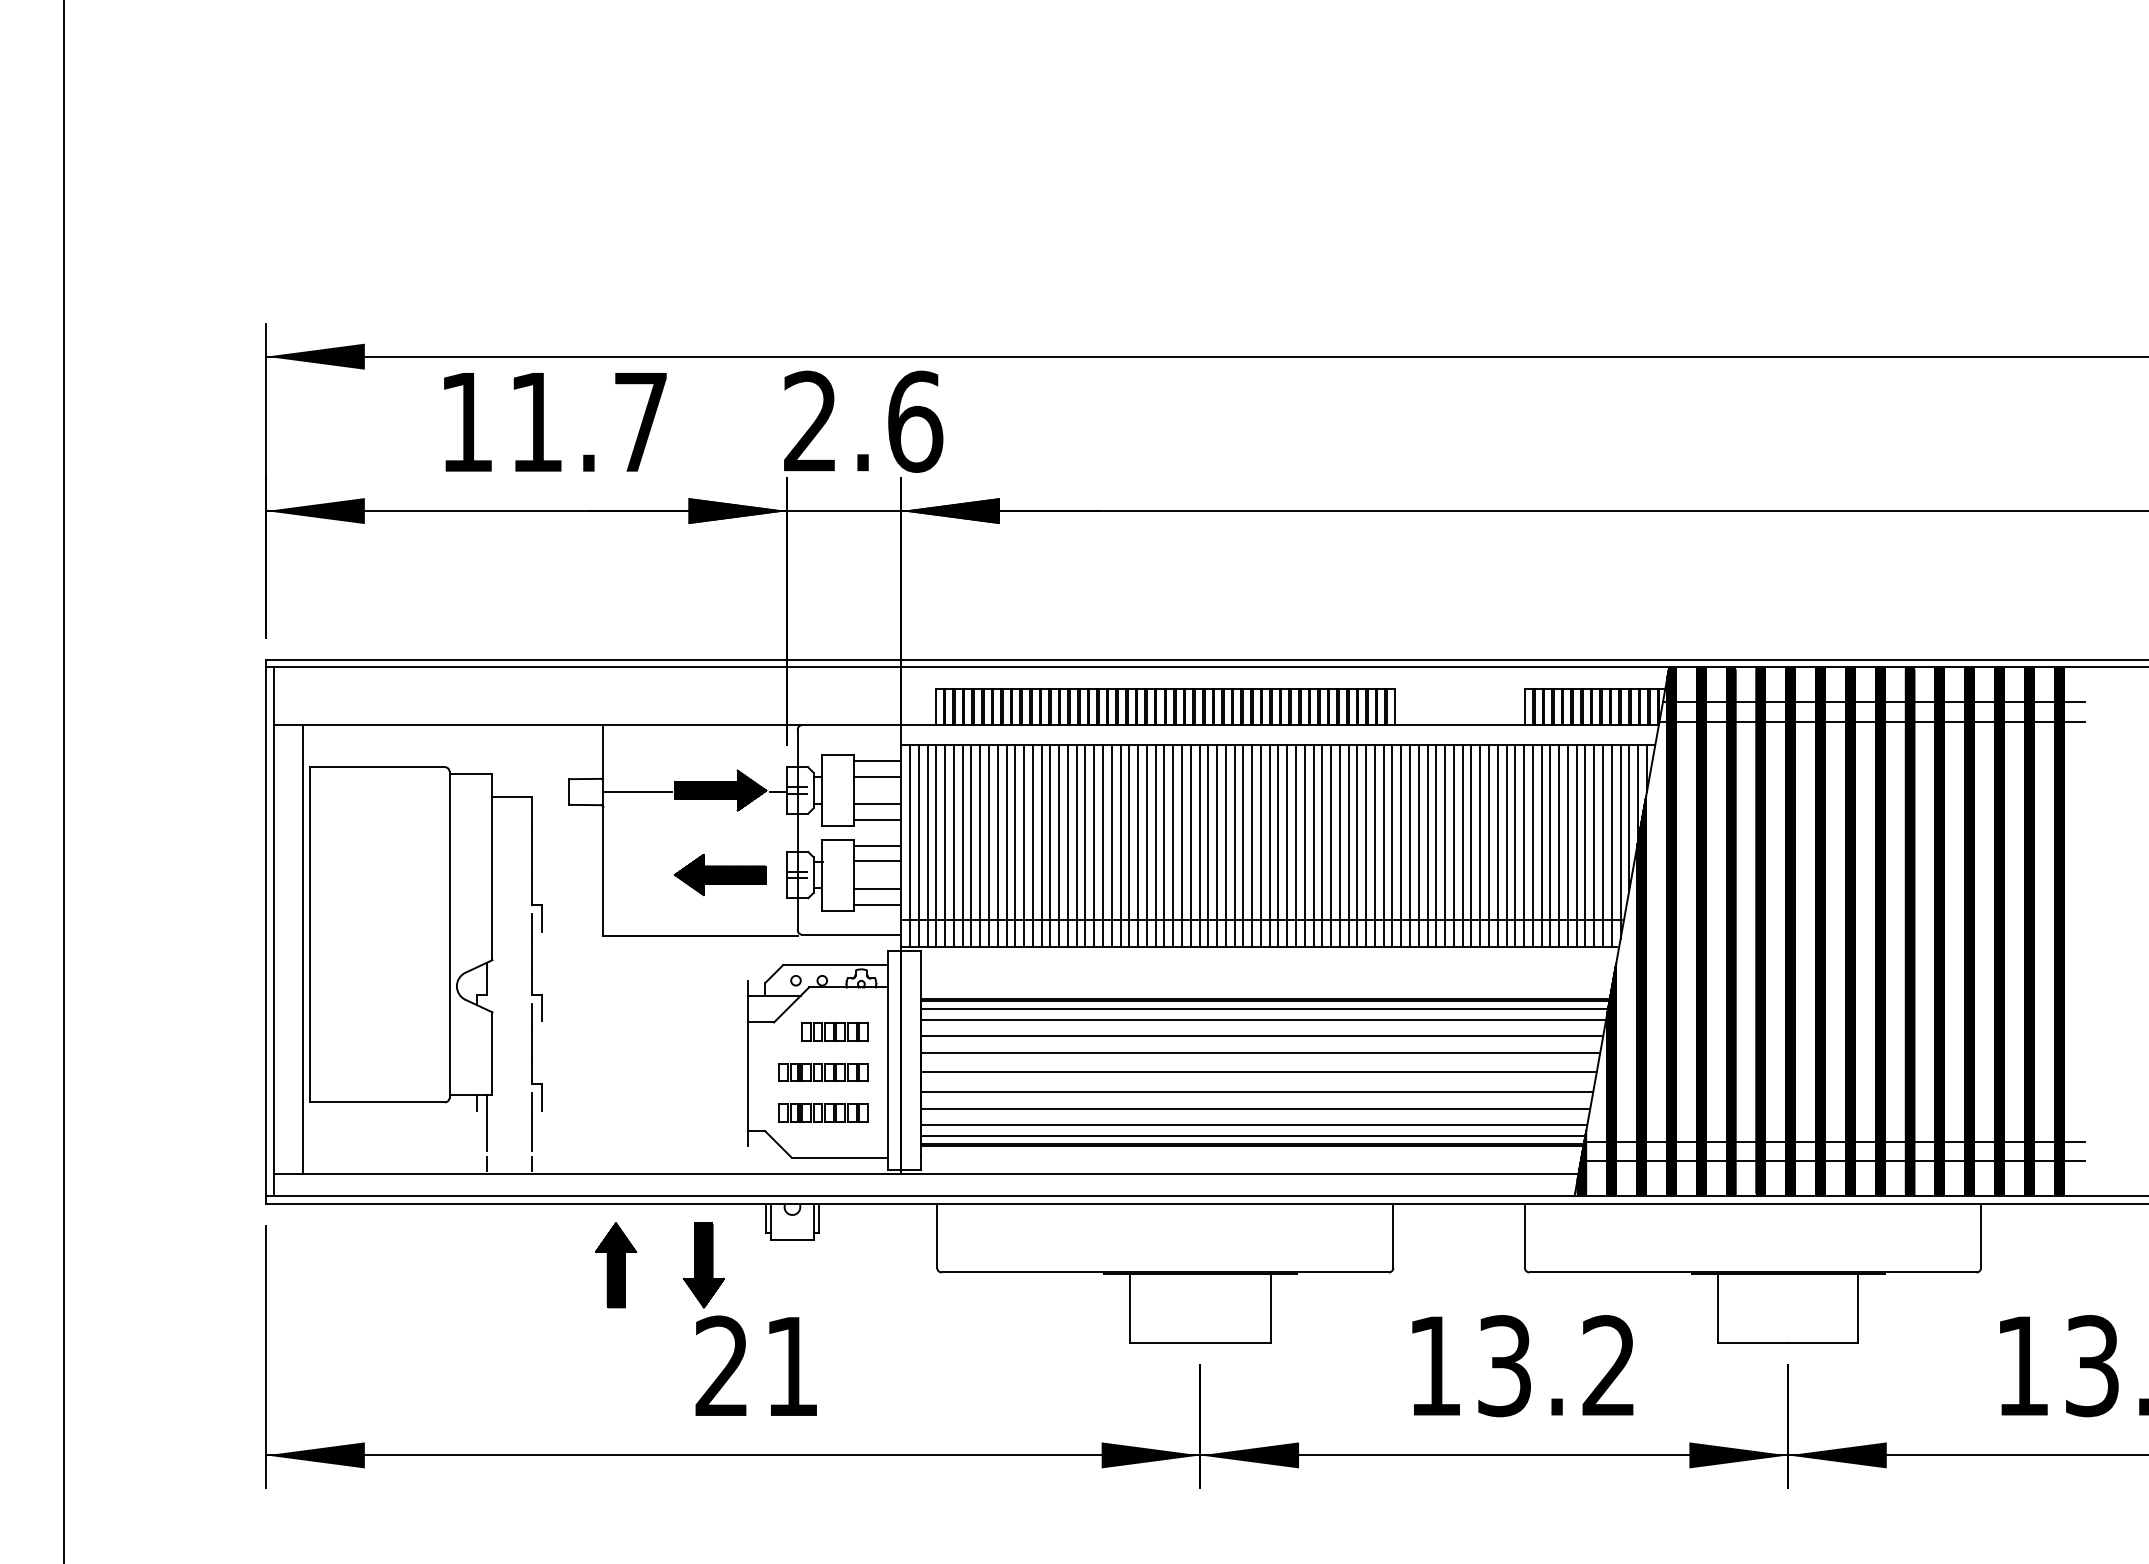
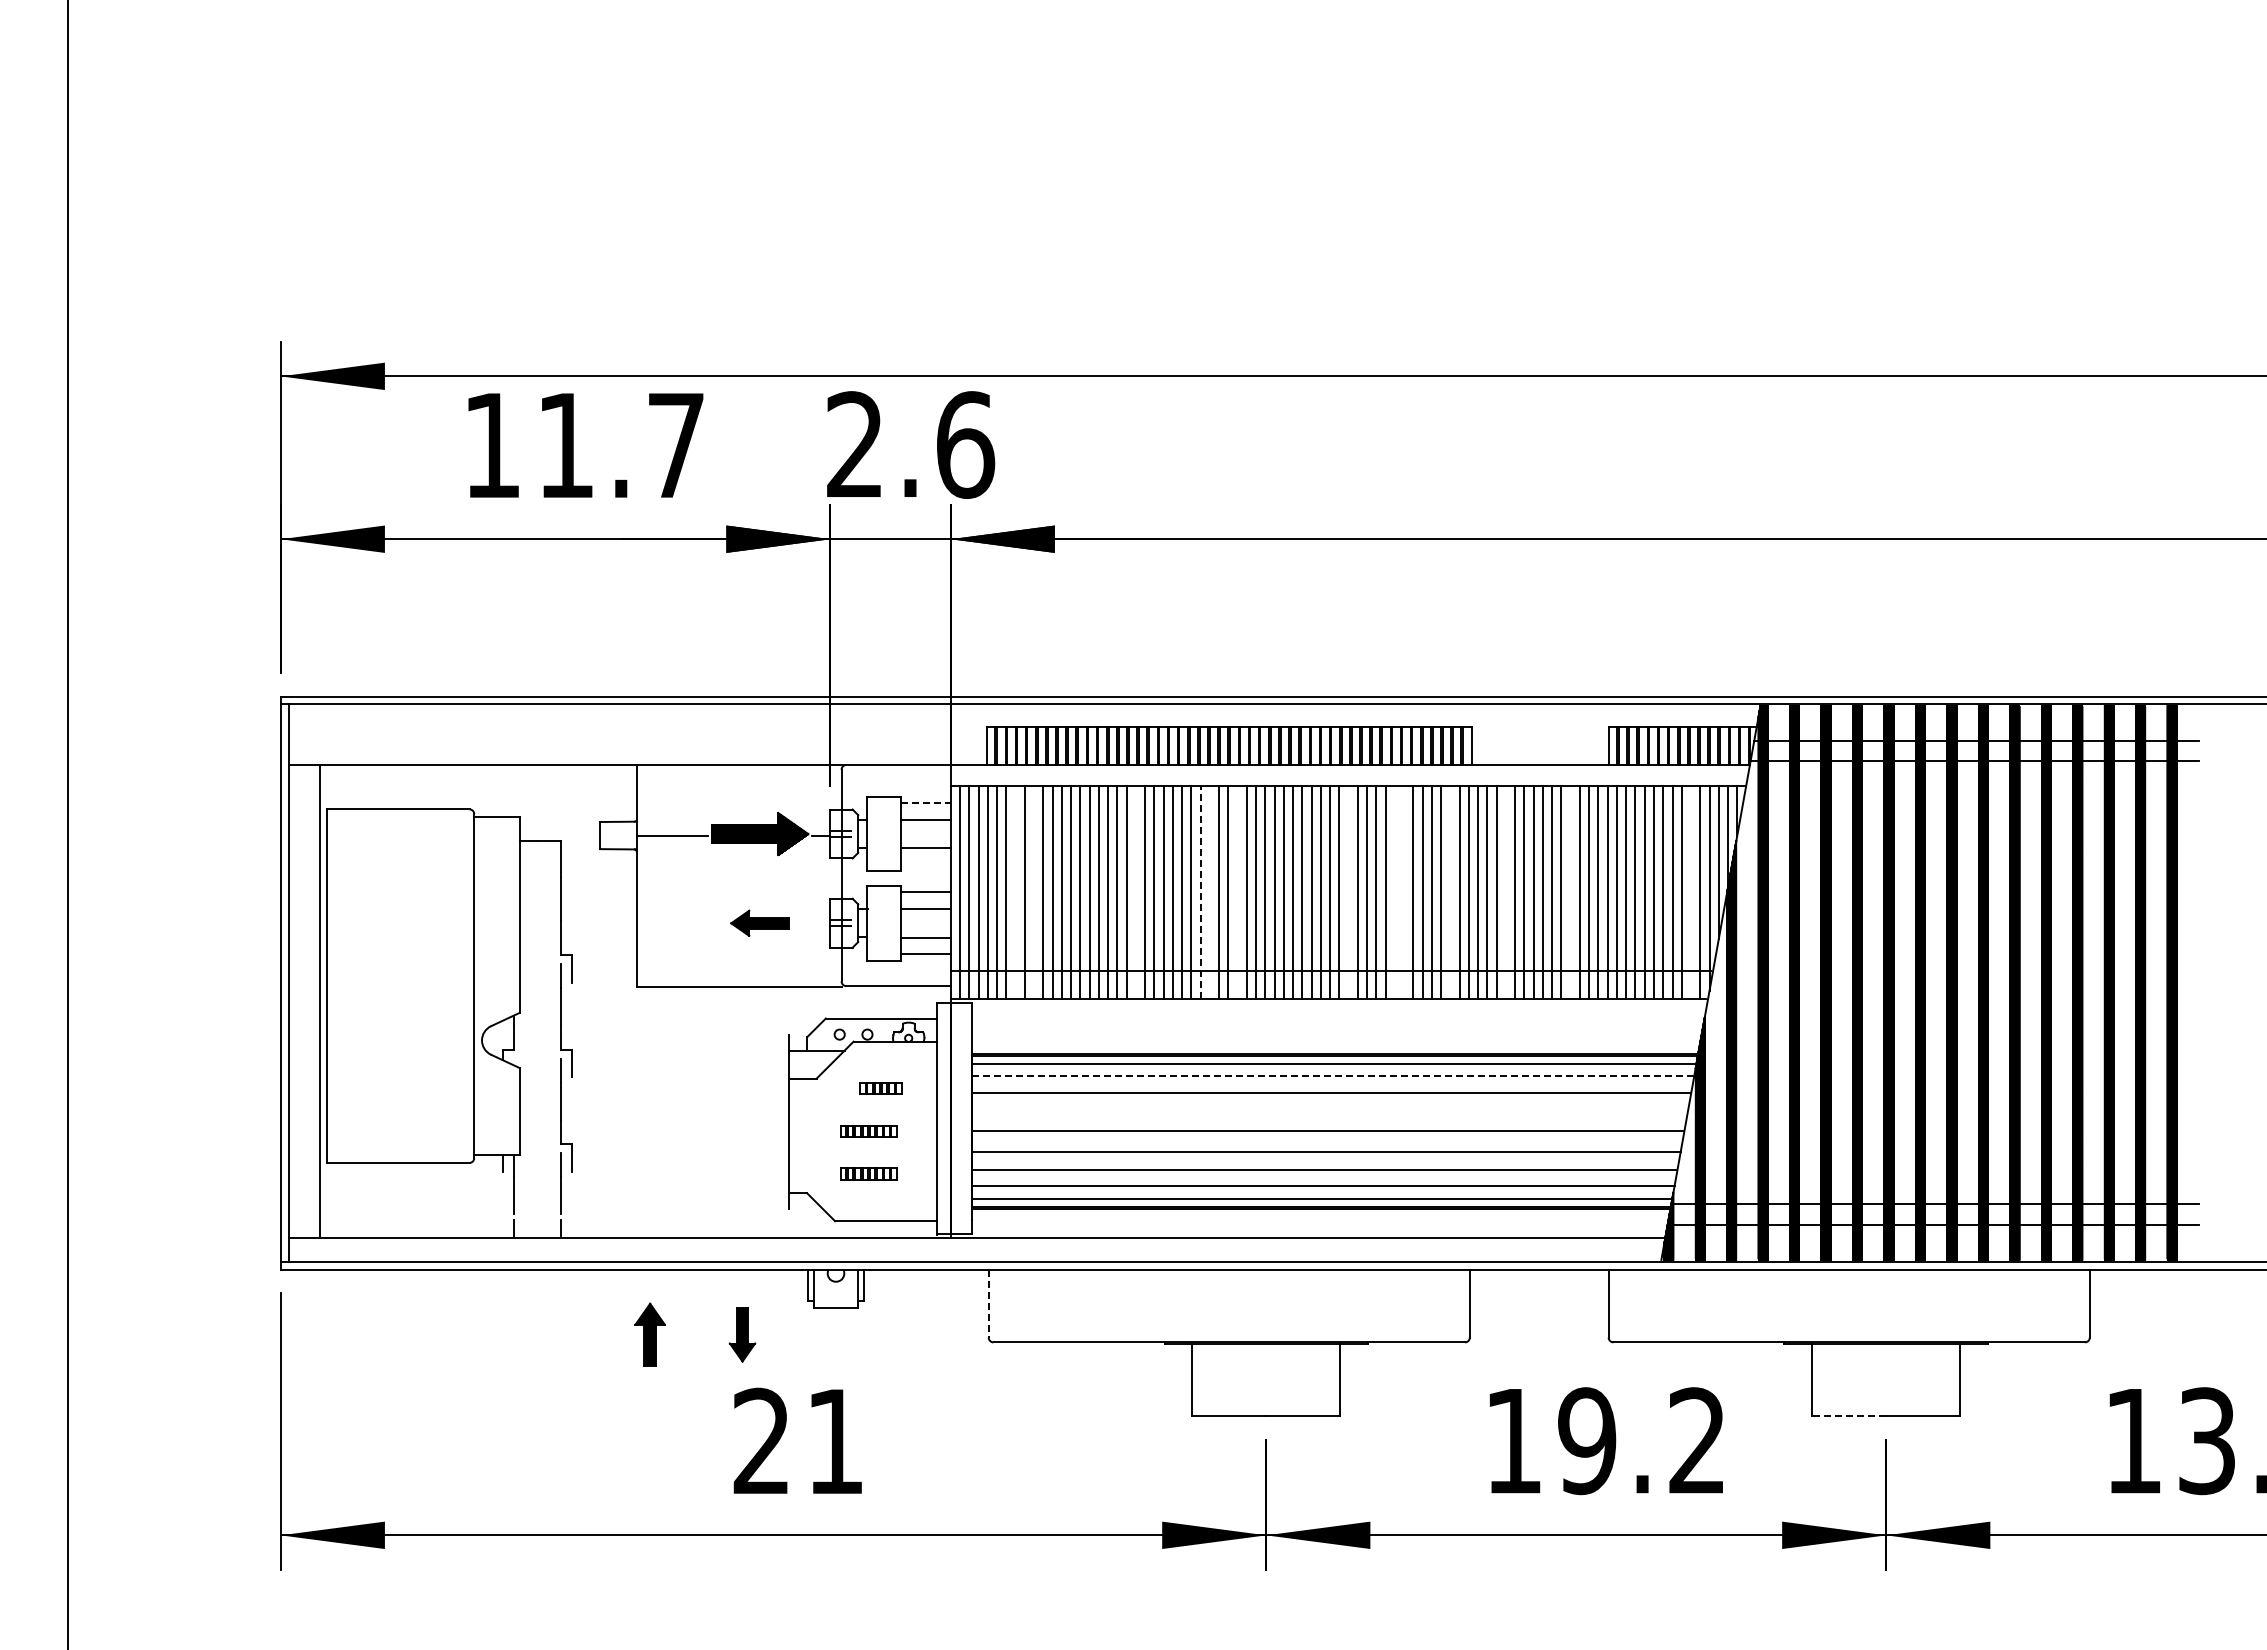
line: (878, 760) -> (926, 802), solid -> dashed
line: (877, 820) -> (925, 865), removed
line: (962, 845) -> (1015, 892), removed
line: (980, 845) -> (1034, 892), removed
line: (1076, 845) -> (1135, 892), removed
line: (1138, 845) -> (1200, 891), solid -> dashed
line: (1146, 845) -> (1209, 892), removed
line: (1173, 845) -> (1237, 892), removed
line: (1278, 845) -> (1348, 892), removed
line: (1321, 845) -> (1394, 892), removed
line: (1331, 845) -> (1404, 892), removed
line: (1375, 845) -> (1450, 892), removed
line: (1427, 845) -> (1505, 892), removed
line: (1488, 845) -> (1570, 892), removed
line: (1603, 845) -> (1691, 892), removed
part: (719, 875) -> (759, 923), size x0.6
line: (1263, 1020) -> (1332, 1076), solid -> dashed
part: (834, 1031) -> (880, 1088), size x0.6
line: (1260, 1053) -> (1329, 1111), removed
part: (823, 1072) -> (868, 1131), size x0.6
part: (823, 1112) -> (868, 1173), size x0.6
line: (937, 1235) -> (988, 1303), solid -> dashed
part: (616, 1265) -> (650, 1334), size x0.7
part: (703, 1265) -> (742, 1334), size x0.6
line: (1752, 1342) -> (1848, 1416), solid -> dashed
text: (1504, 1366) -> (1587, 1441), 13.2 -> 19.2

